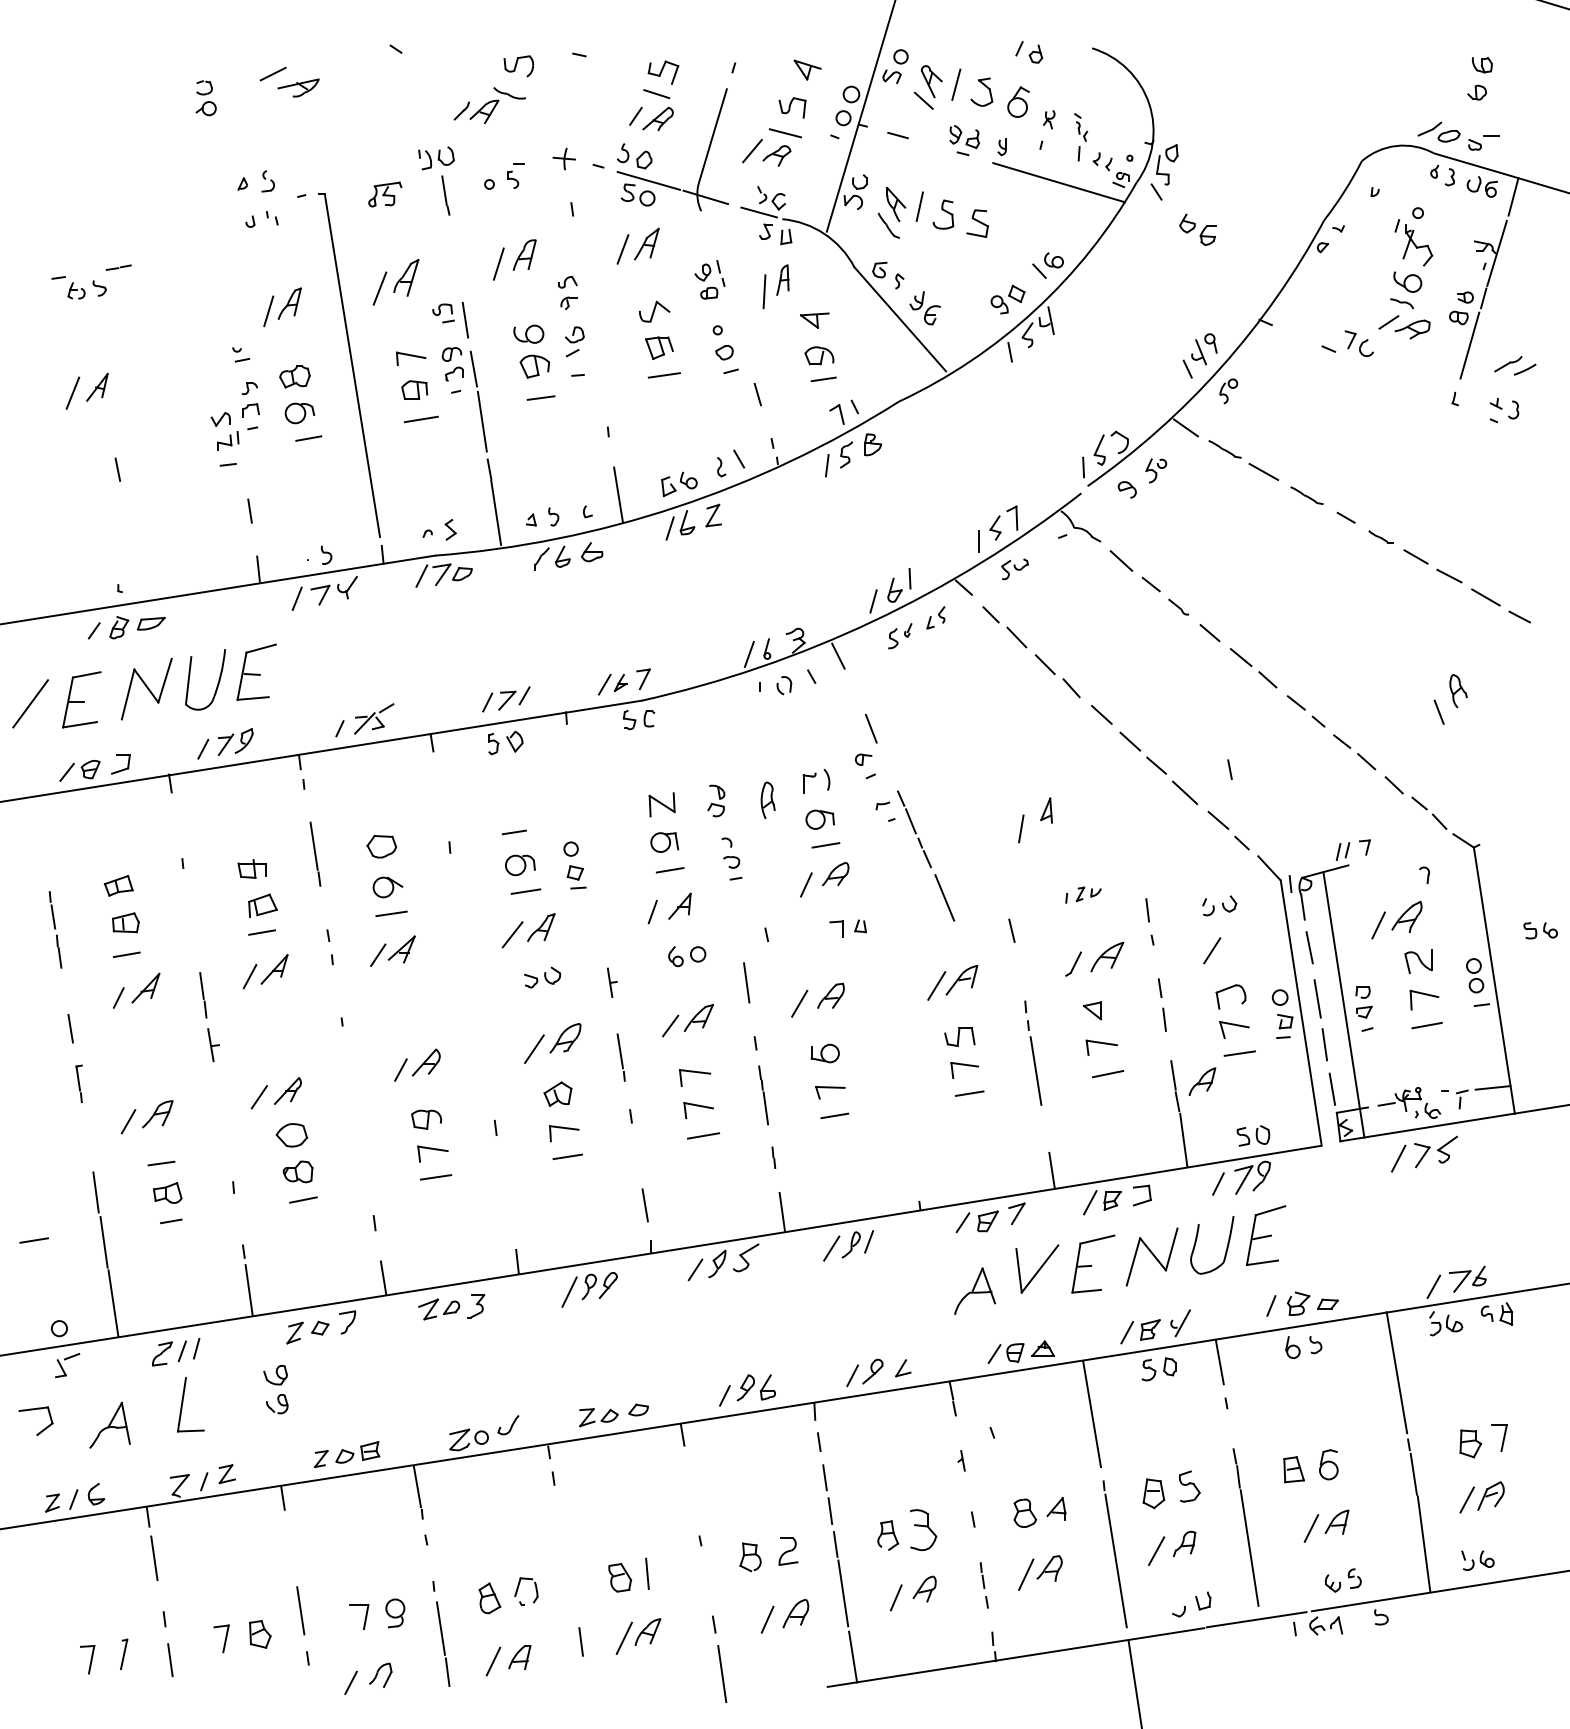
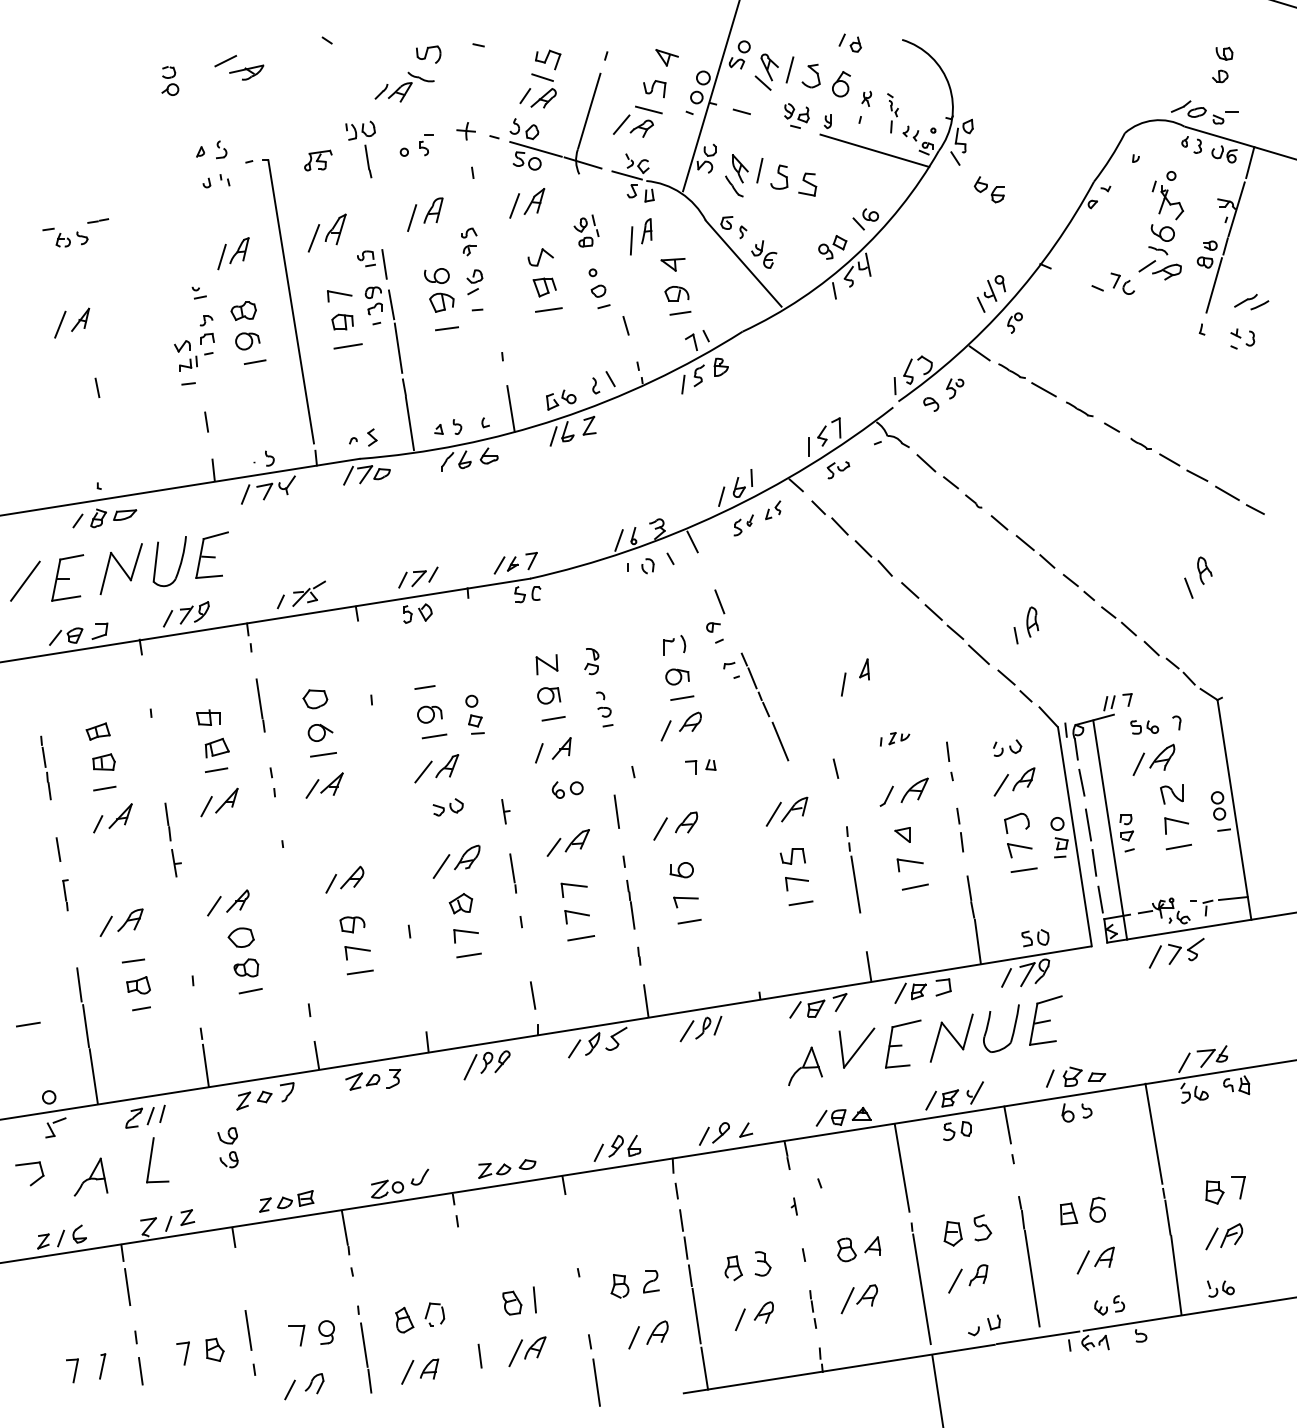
part: (767, 799) -> (1032, 621), moved
part: (1540, 930) -> (1144, 727), moved
part: (1202, 1081) -> (1023, 779), moved
part: (923, 1530) -> (762, 1264), size x0.71

